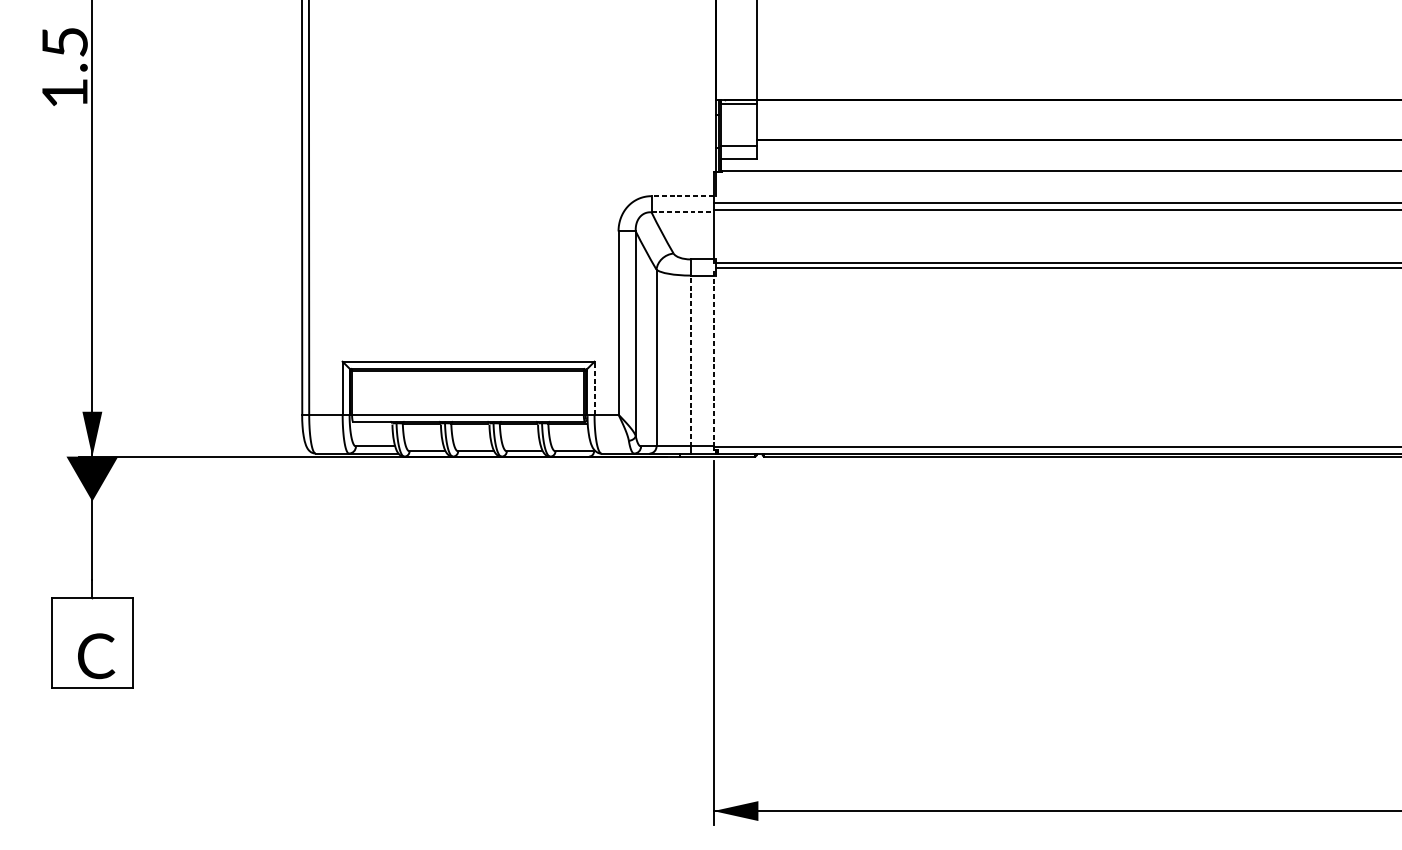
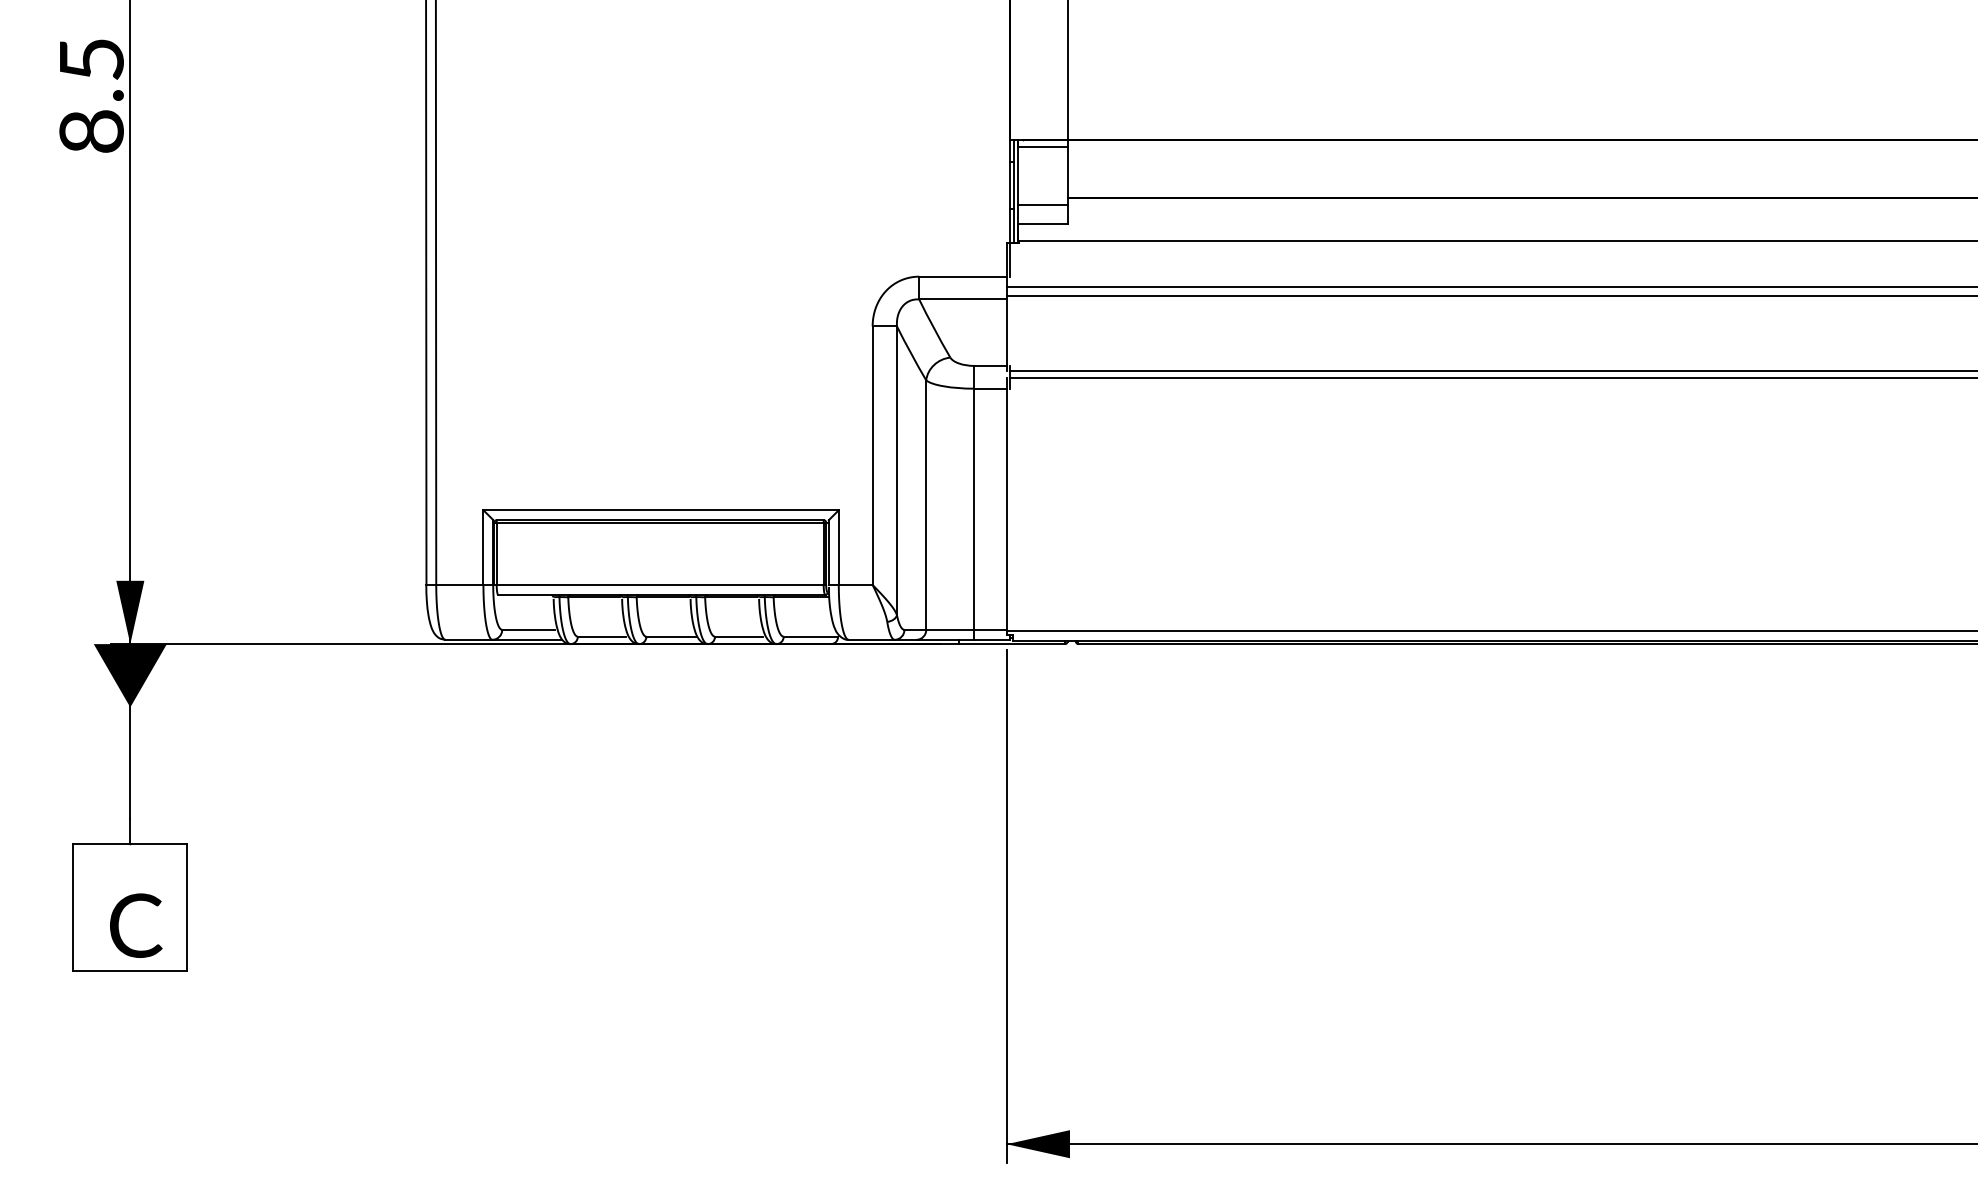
text: (64, 93) -> (91, 131), 1.5 -> 8.5
line: (682, 196) -> (962, 276), dashed -> solid
line: (682, 212) -> (962, 299), dashed -> solid
line: (713, 357) -> (1006, 504), dashed -> solid
line: (690, 361) -> (974, 509), dashed -> solid
line: (594, 388) -> (838, 547), dashed -> solid

